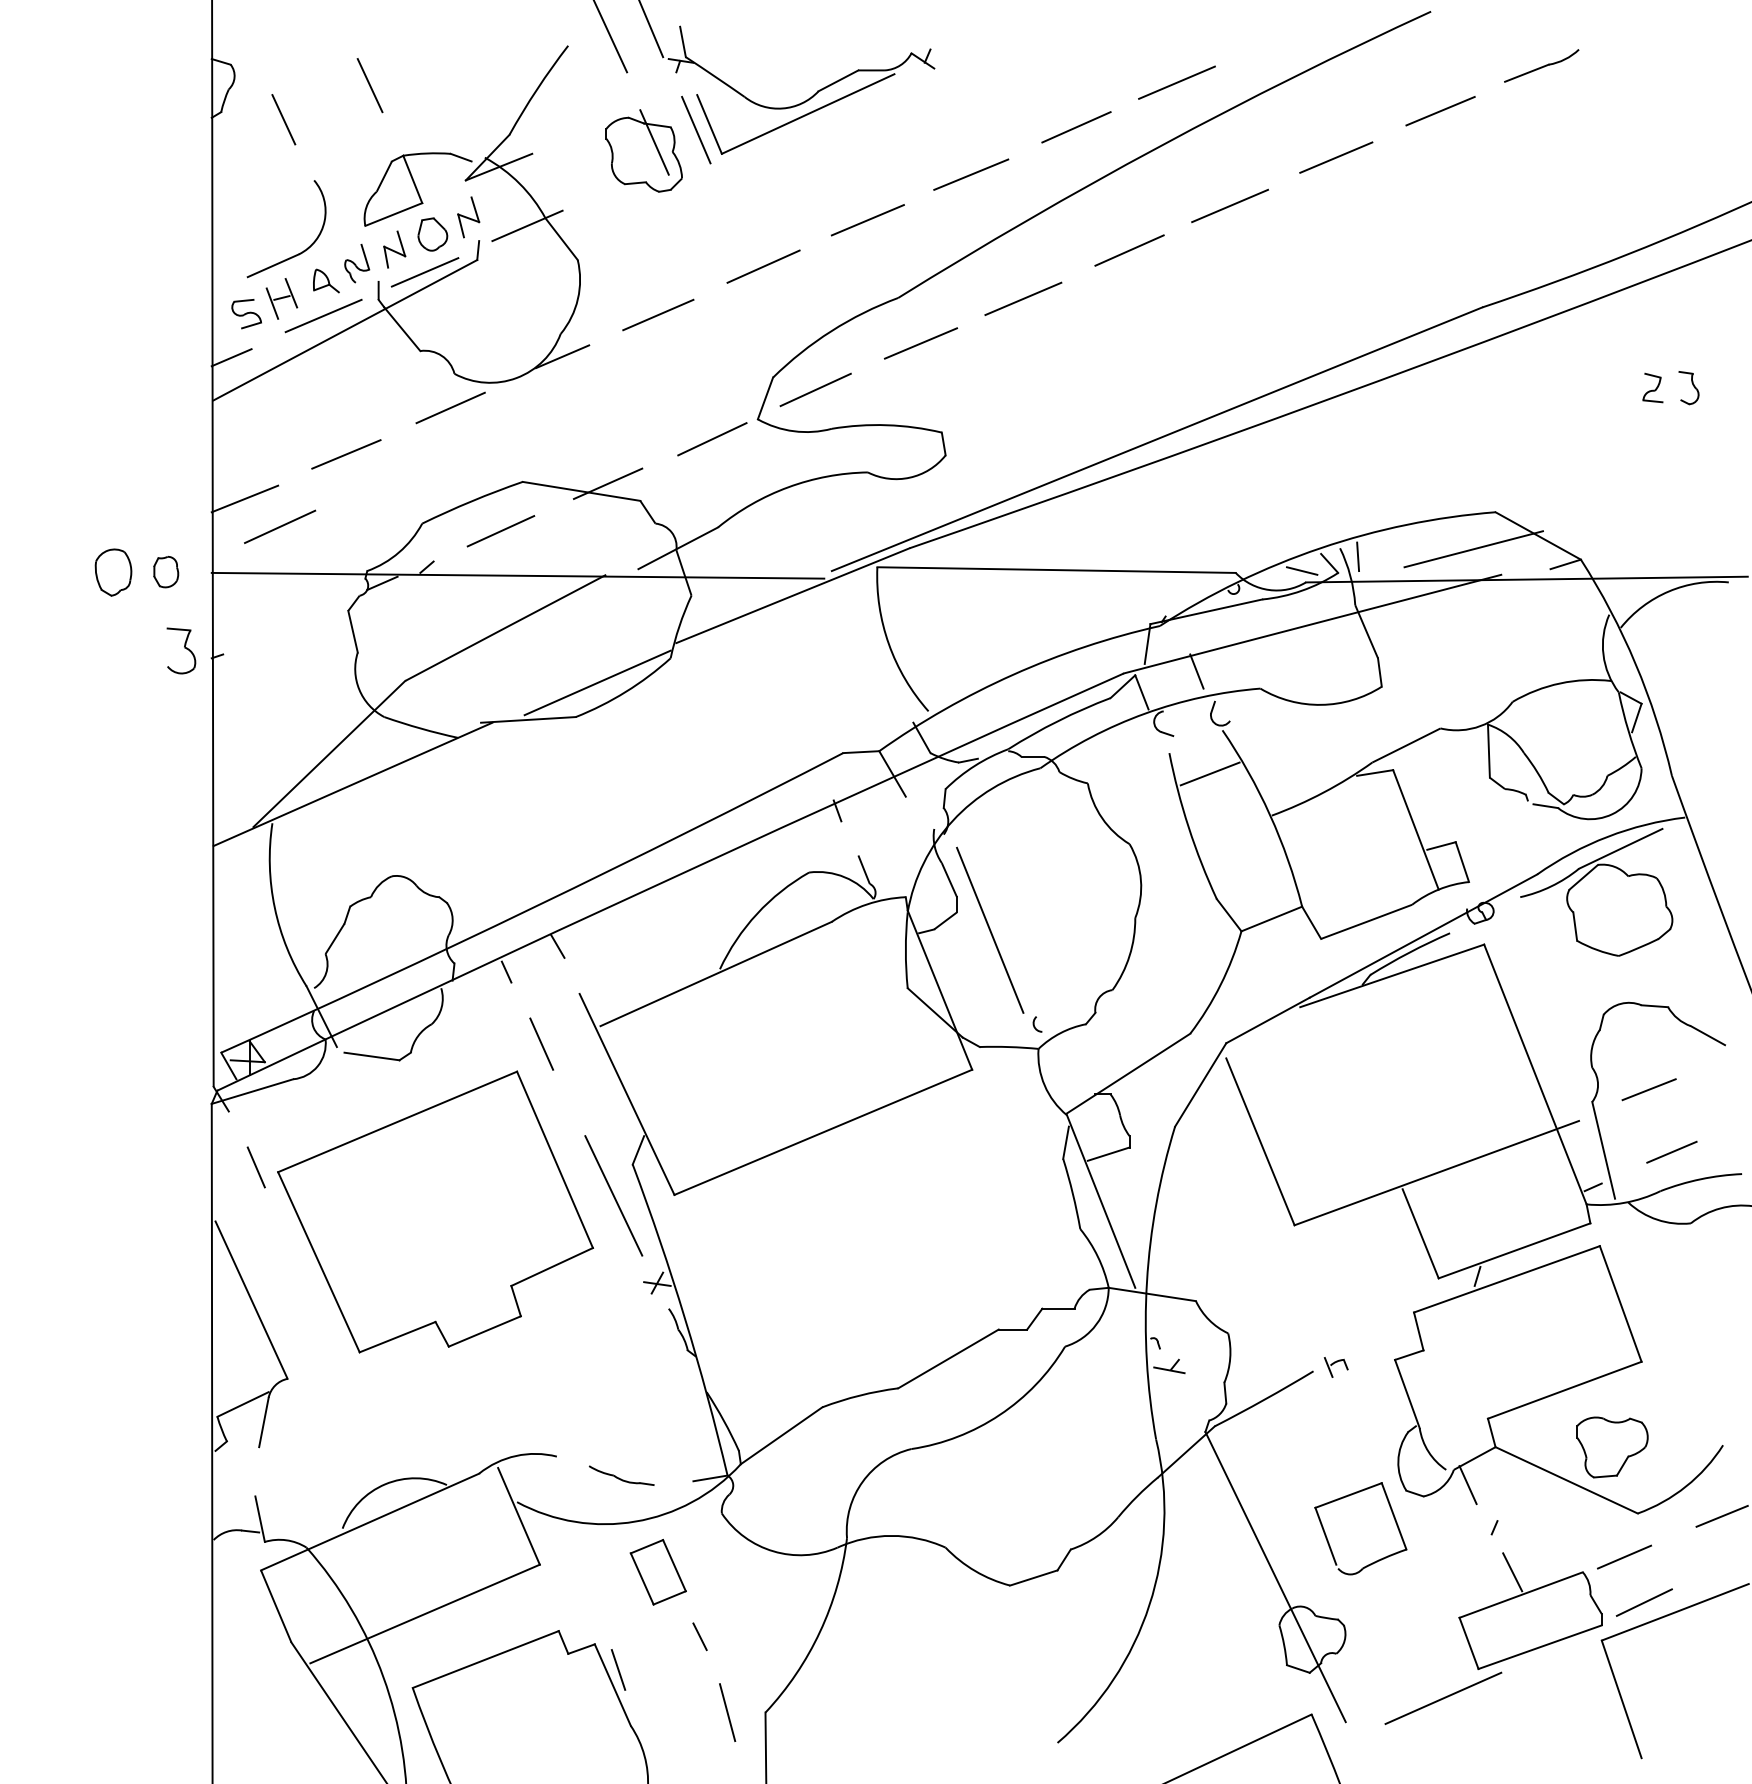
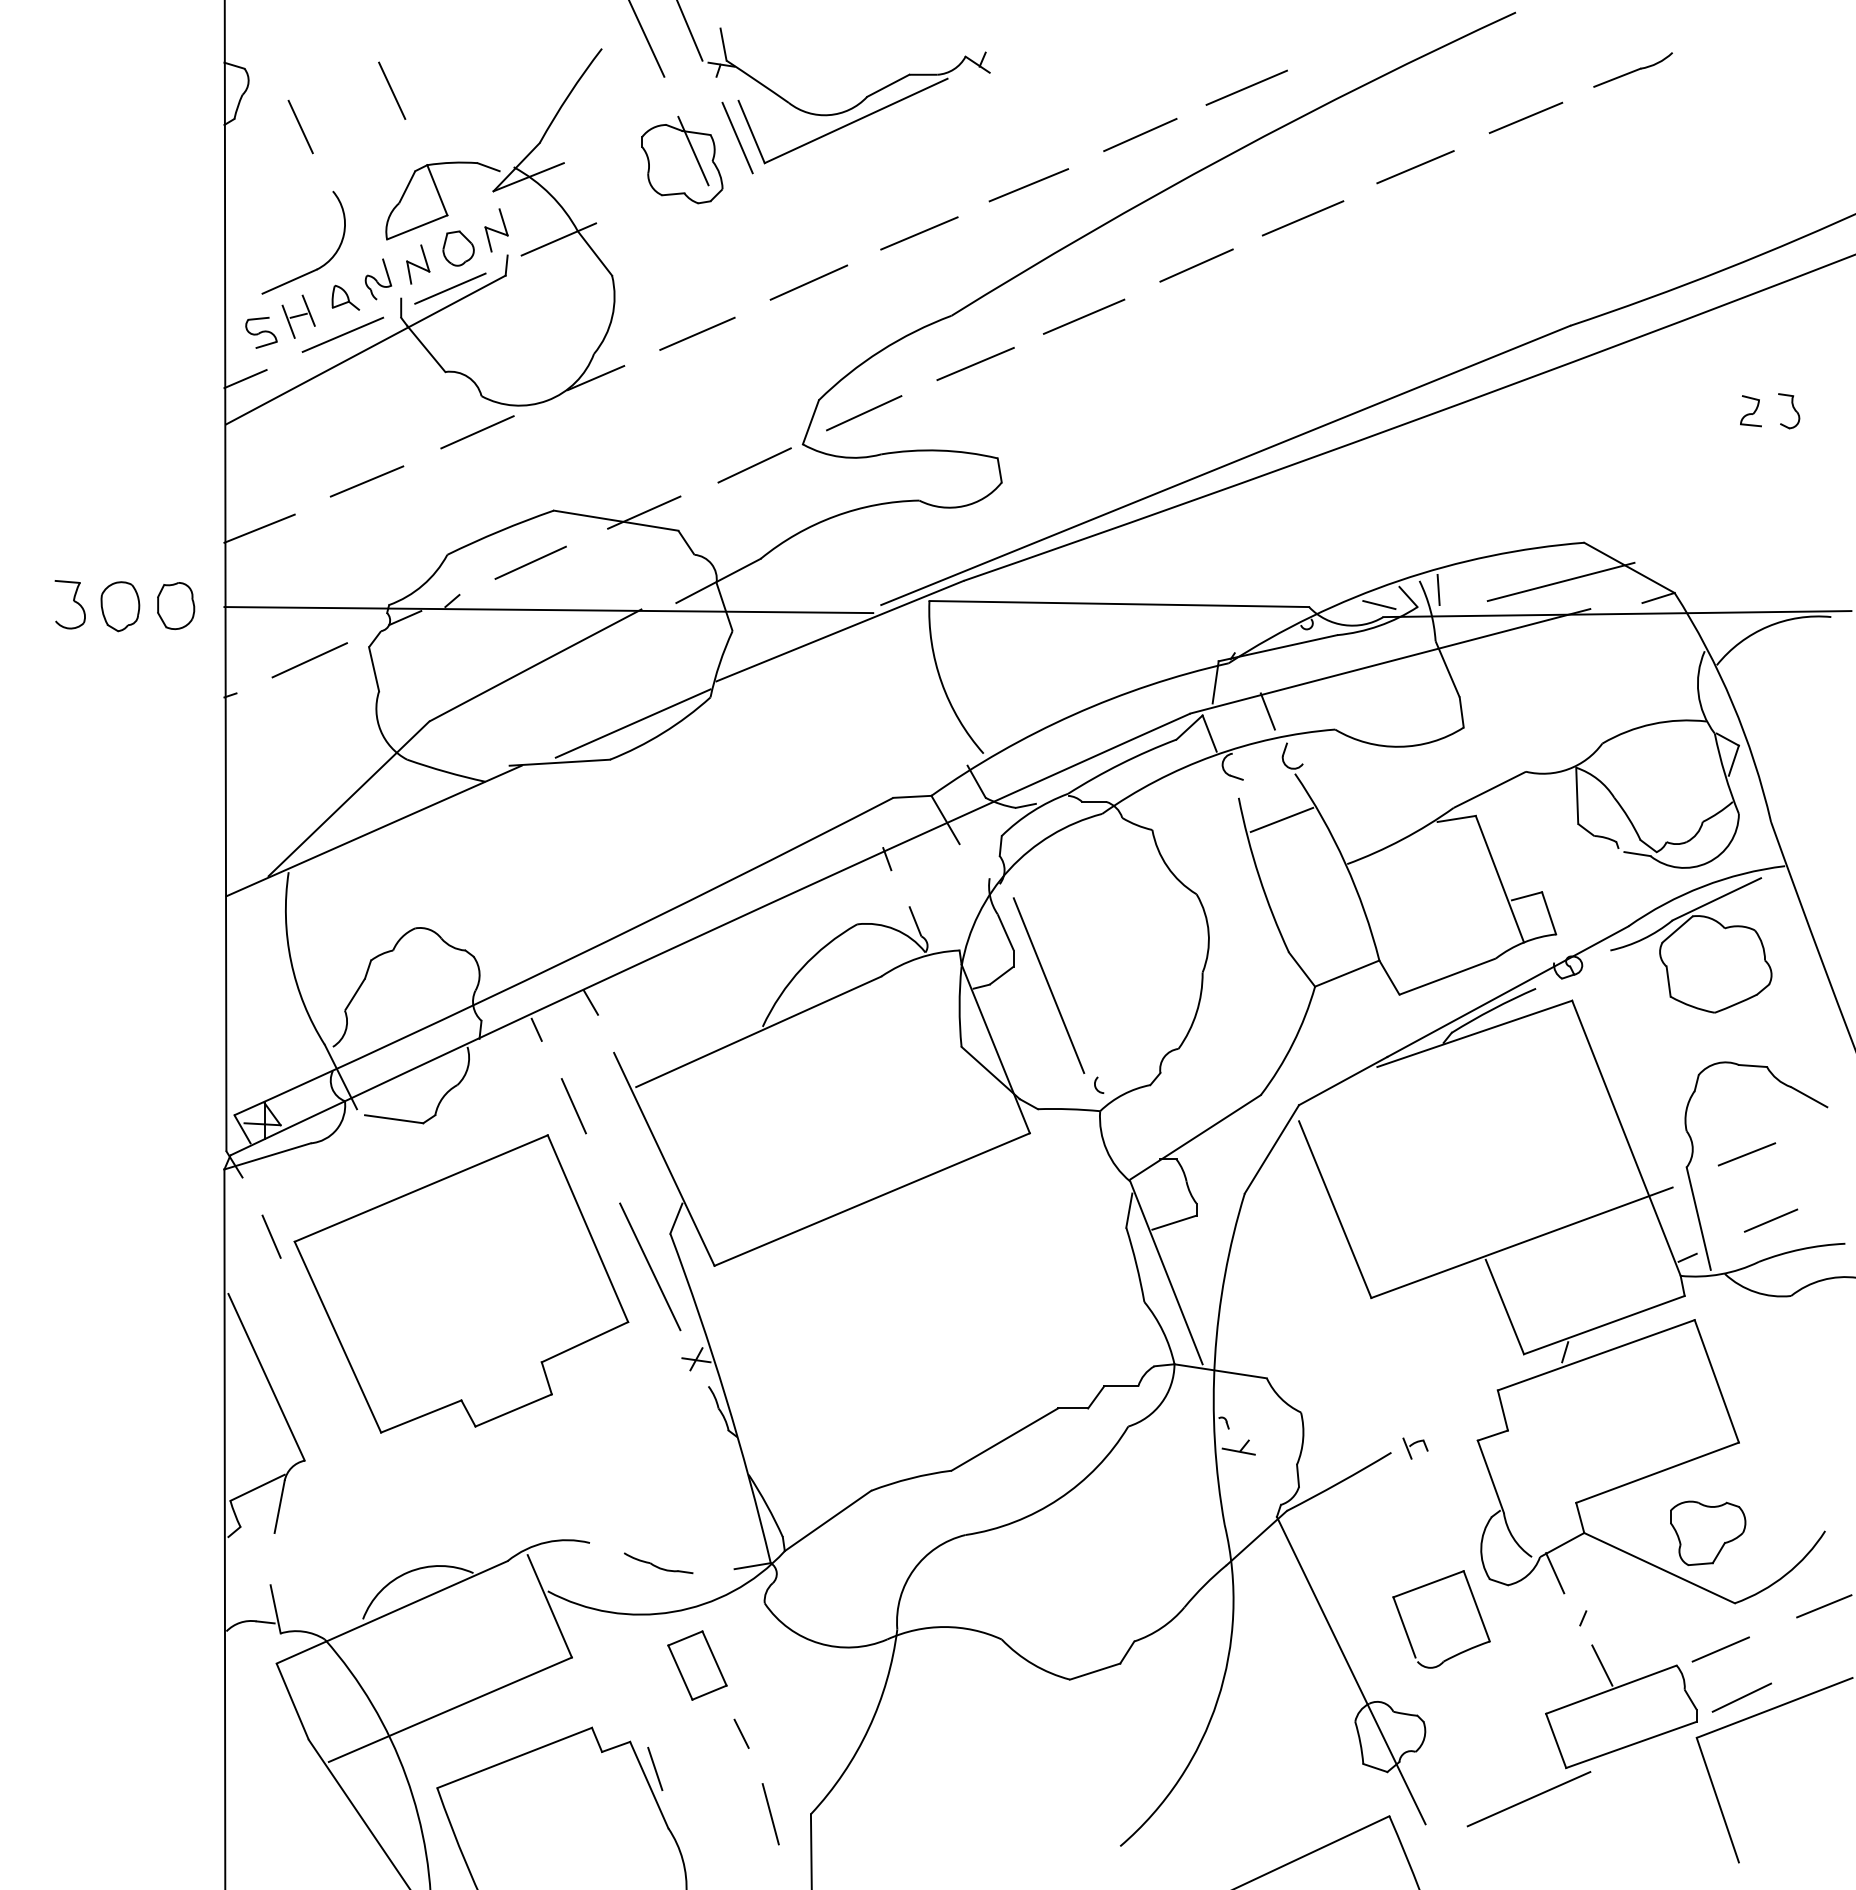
line: (279, 527) -> (309, 660), moved
part: (166, 572) -> (176, 606), size x1.43
part: (180, 650) -> (69, 604), moved

